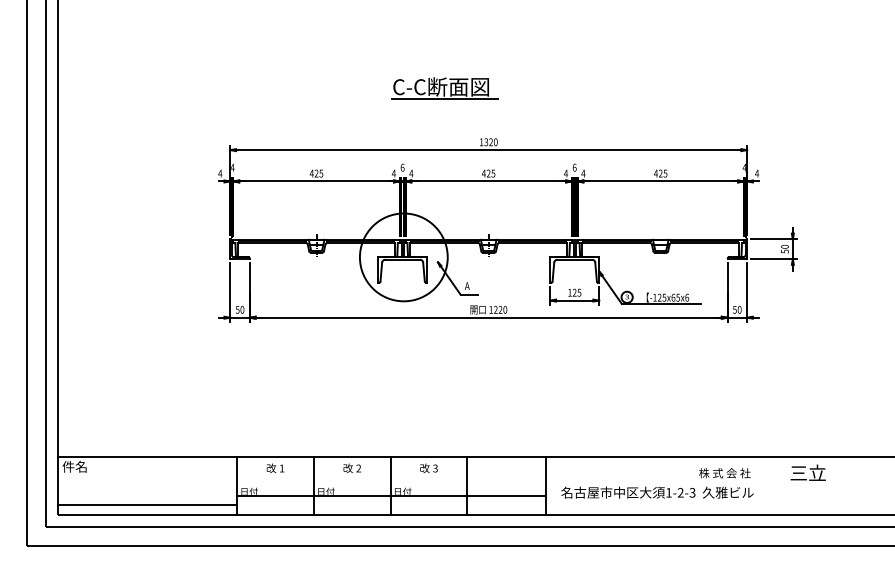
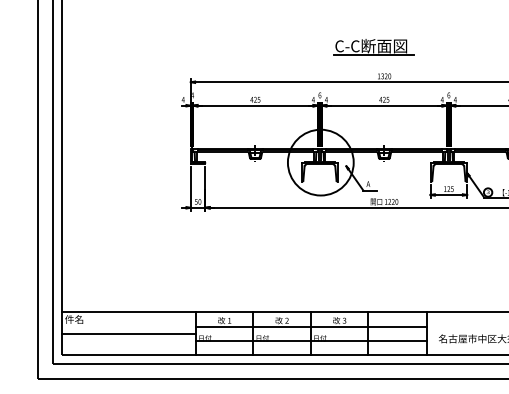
part: (444, 88) -> (373, 47), moved
line: (391, 476) -> (311, 326), added
line: (147, 505) -> (128, 334), moved

